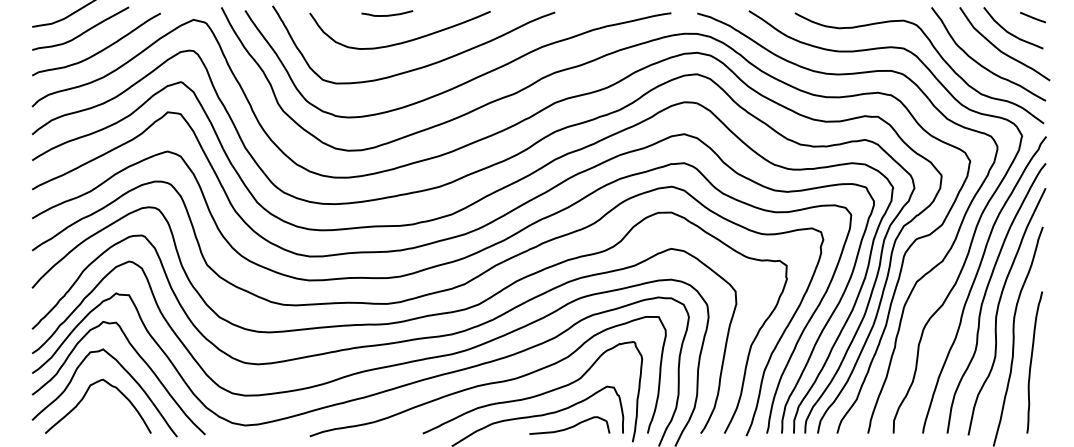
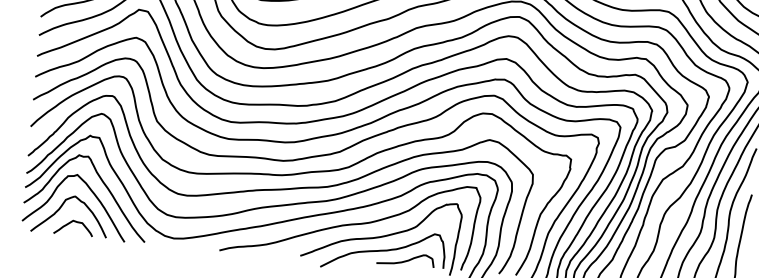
curve: (101, 416) -> (71, 222), added

